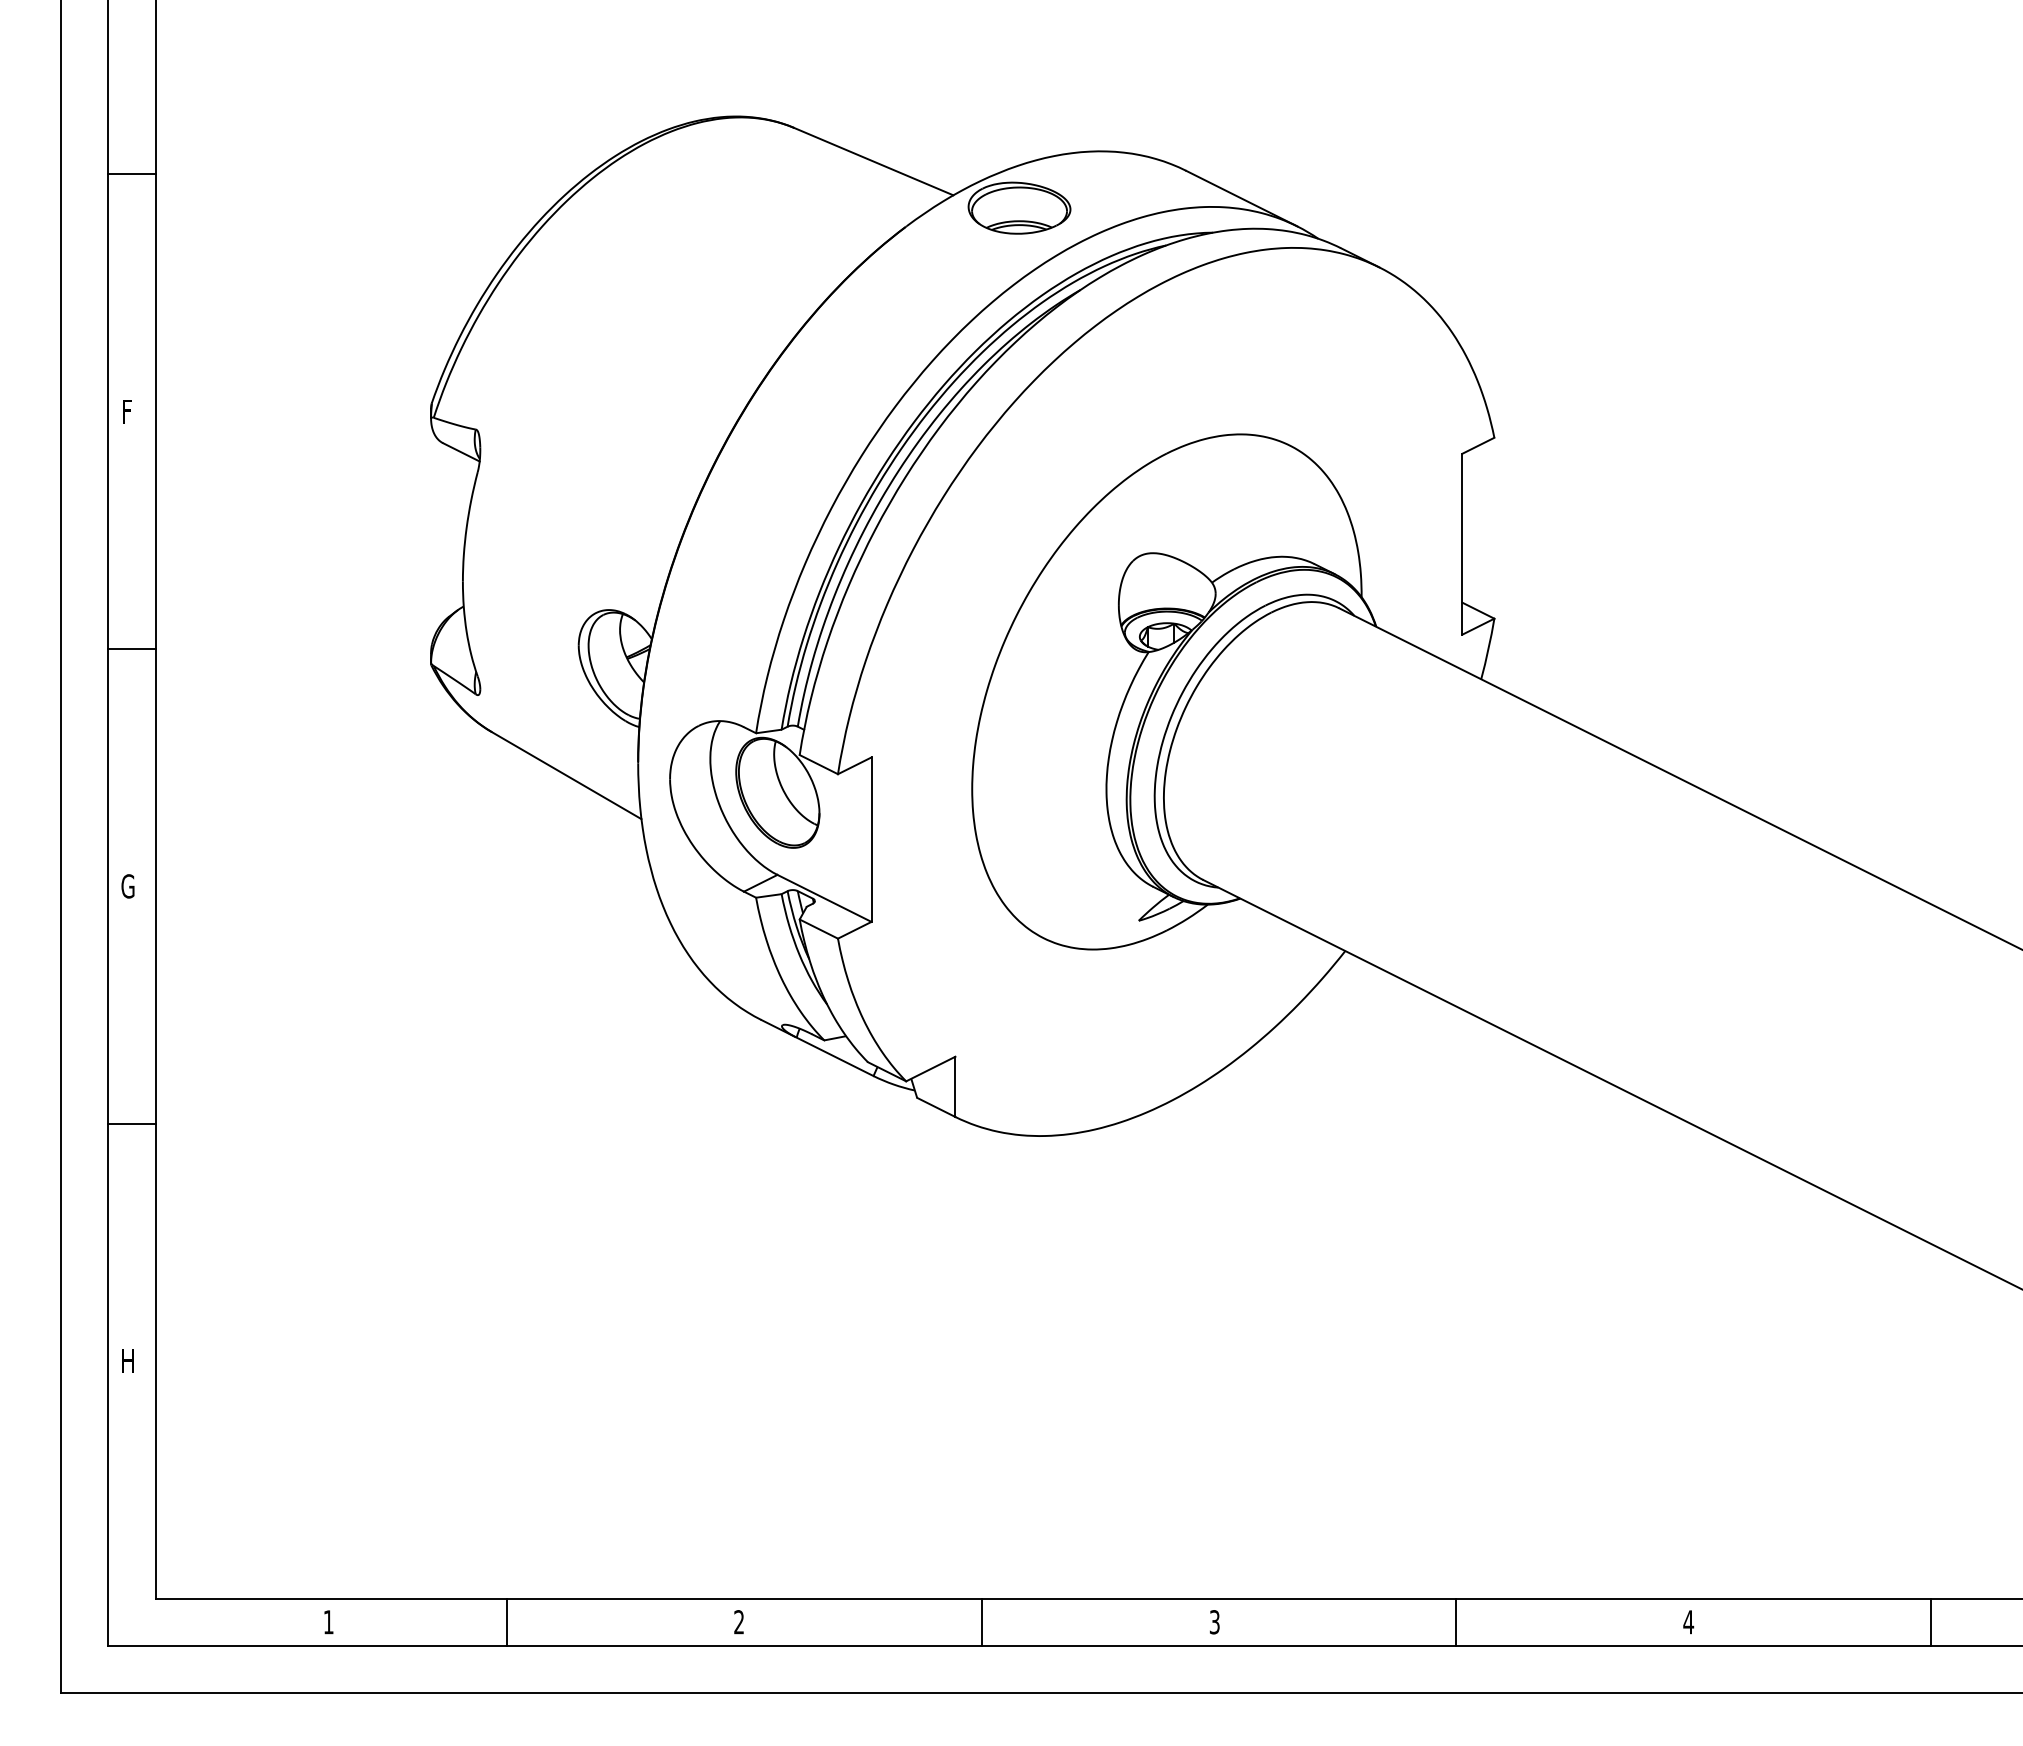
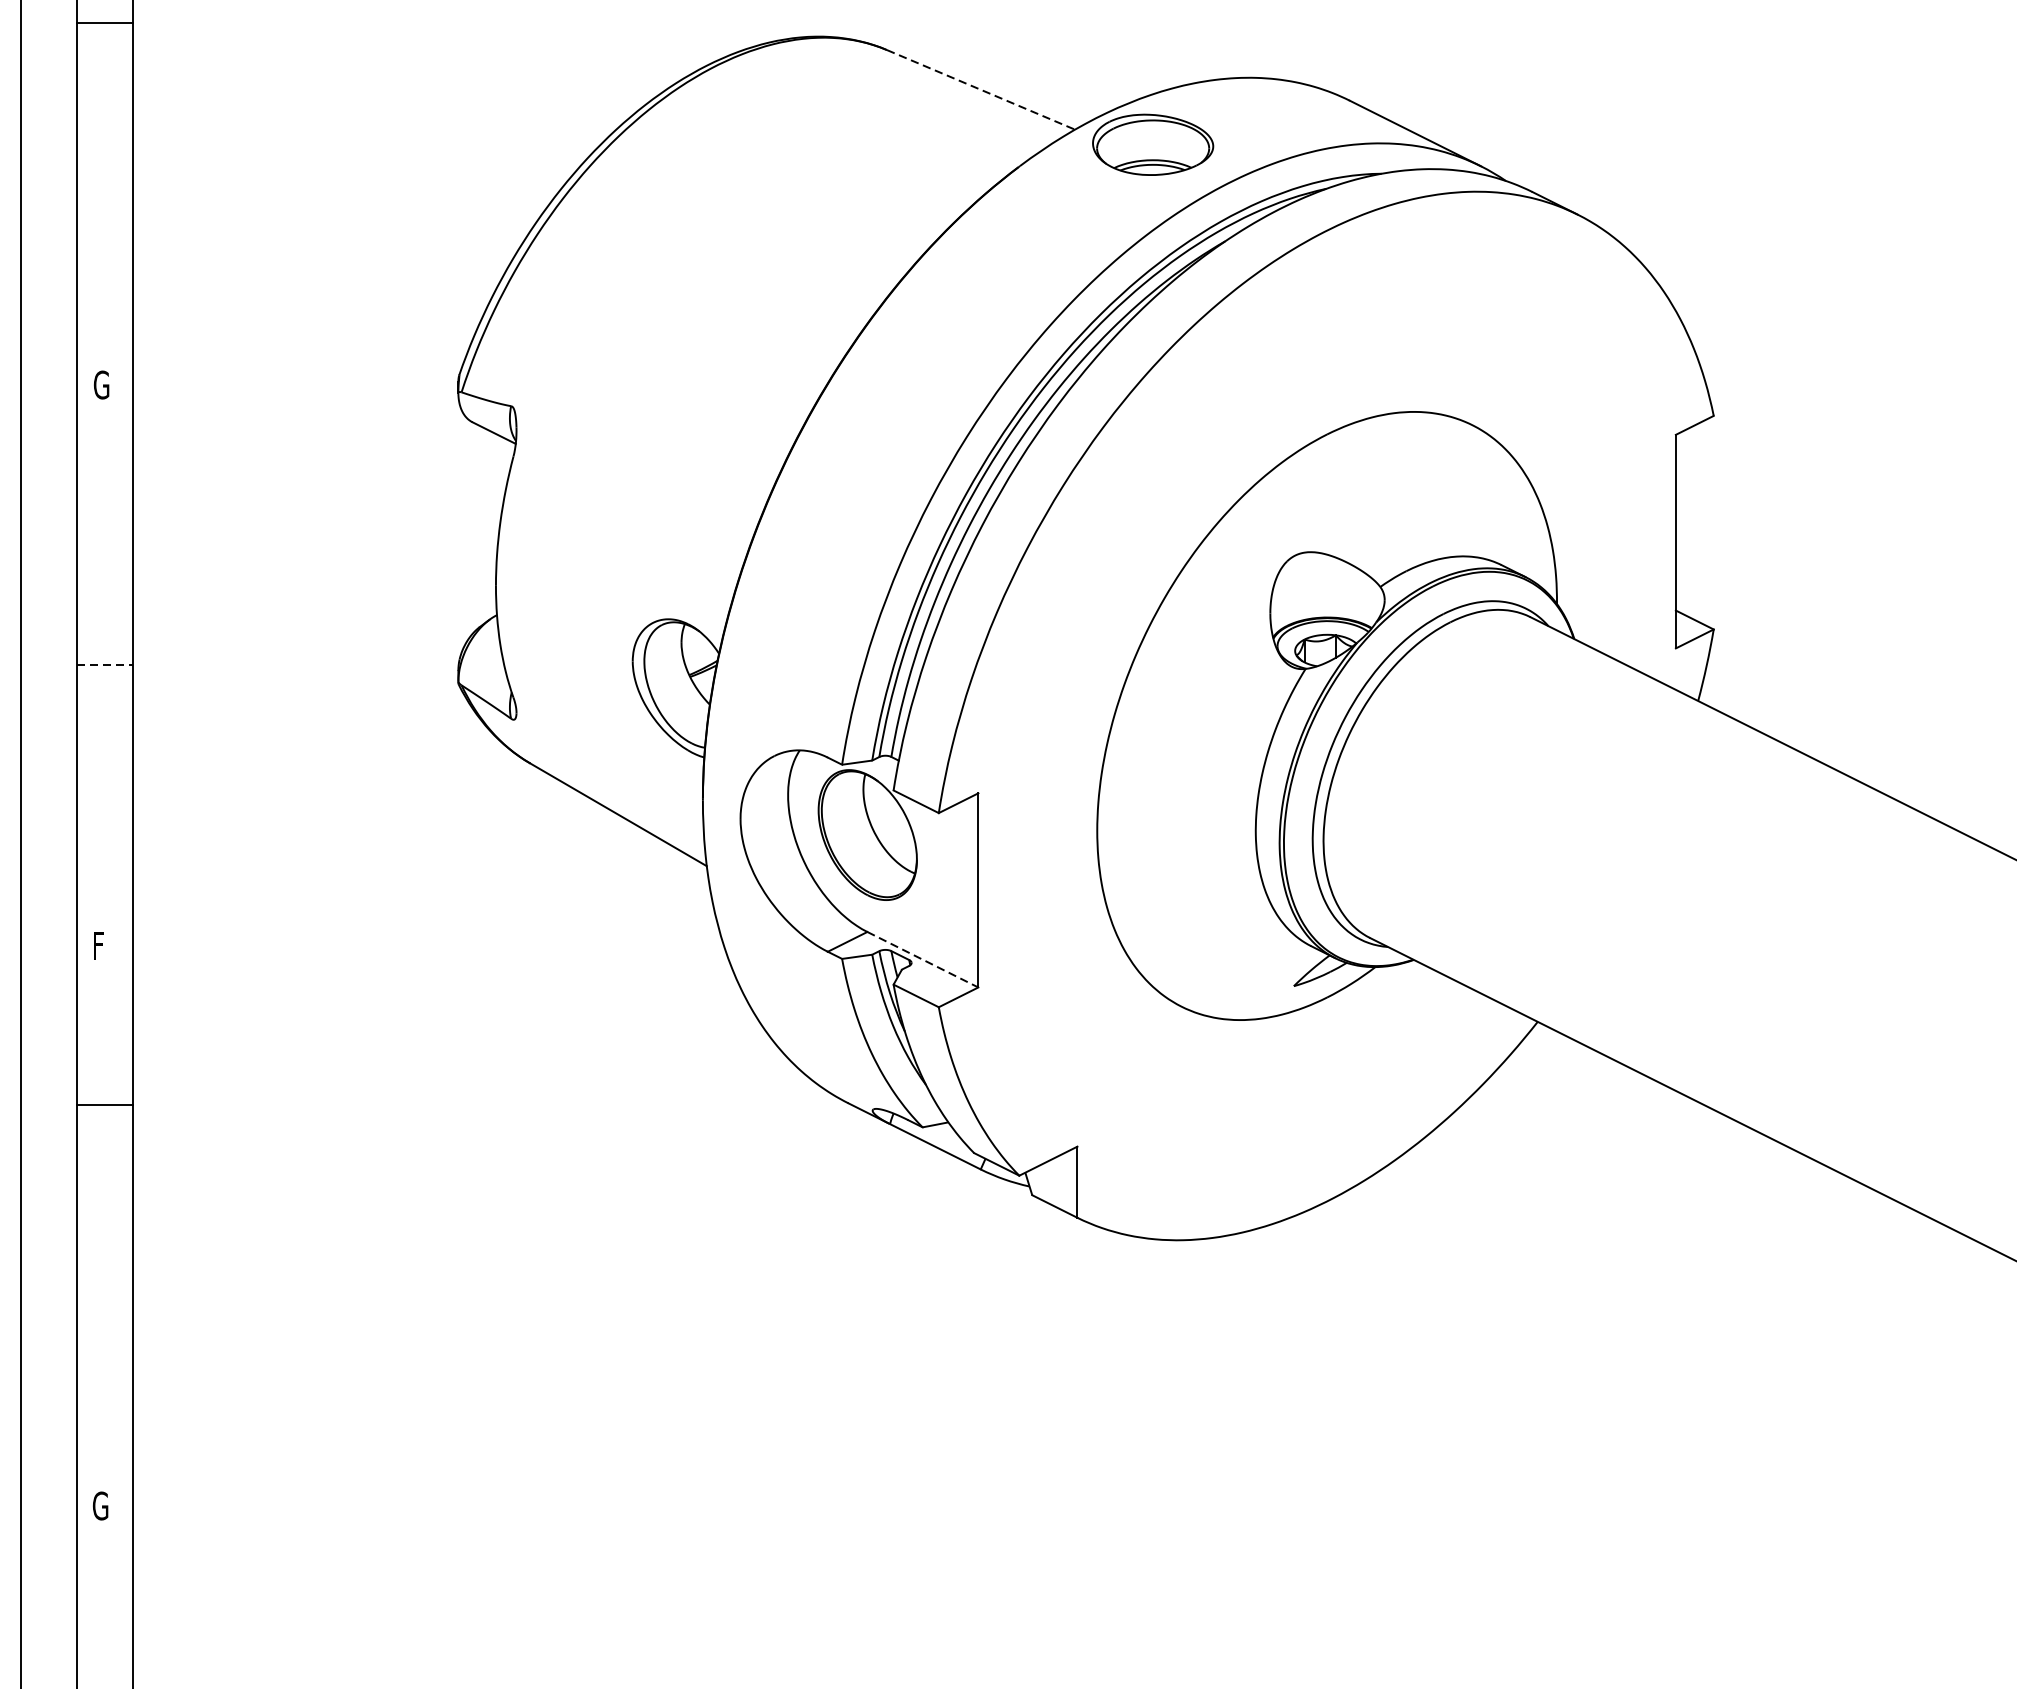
line: (874, 161) -> (981, 89), solid -> dashed
line: (131, 174) -> (104, 23), moved
text: (128, 411) -> (101, 384), F -> G
line: (131, 649) -> (104, 665), solid -> dashed
text: (127, 886) -> (99, 945), G -> F
line: (824, 898) -> (922, 959), solid -> dashed
line: (131, 1123) -> (104, 1105), moved
text: (127, 1361) -> (99, 1506), H -> G

